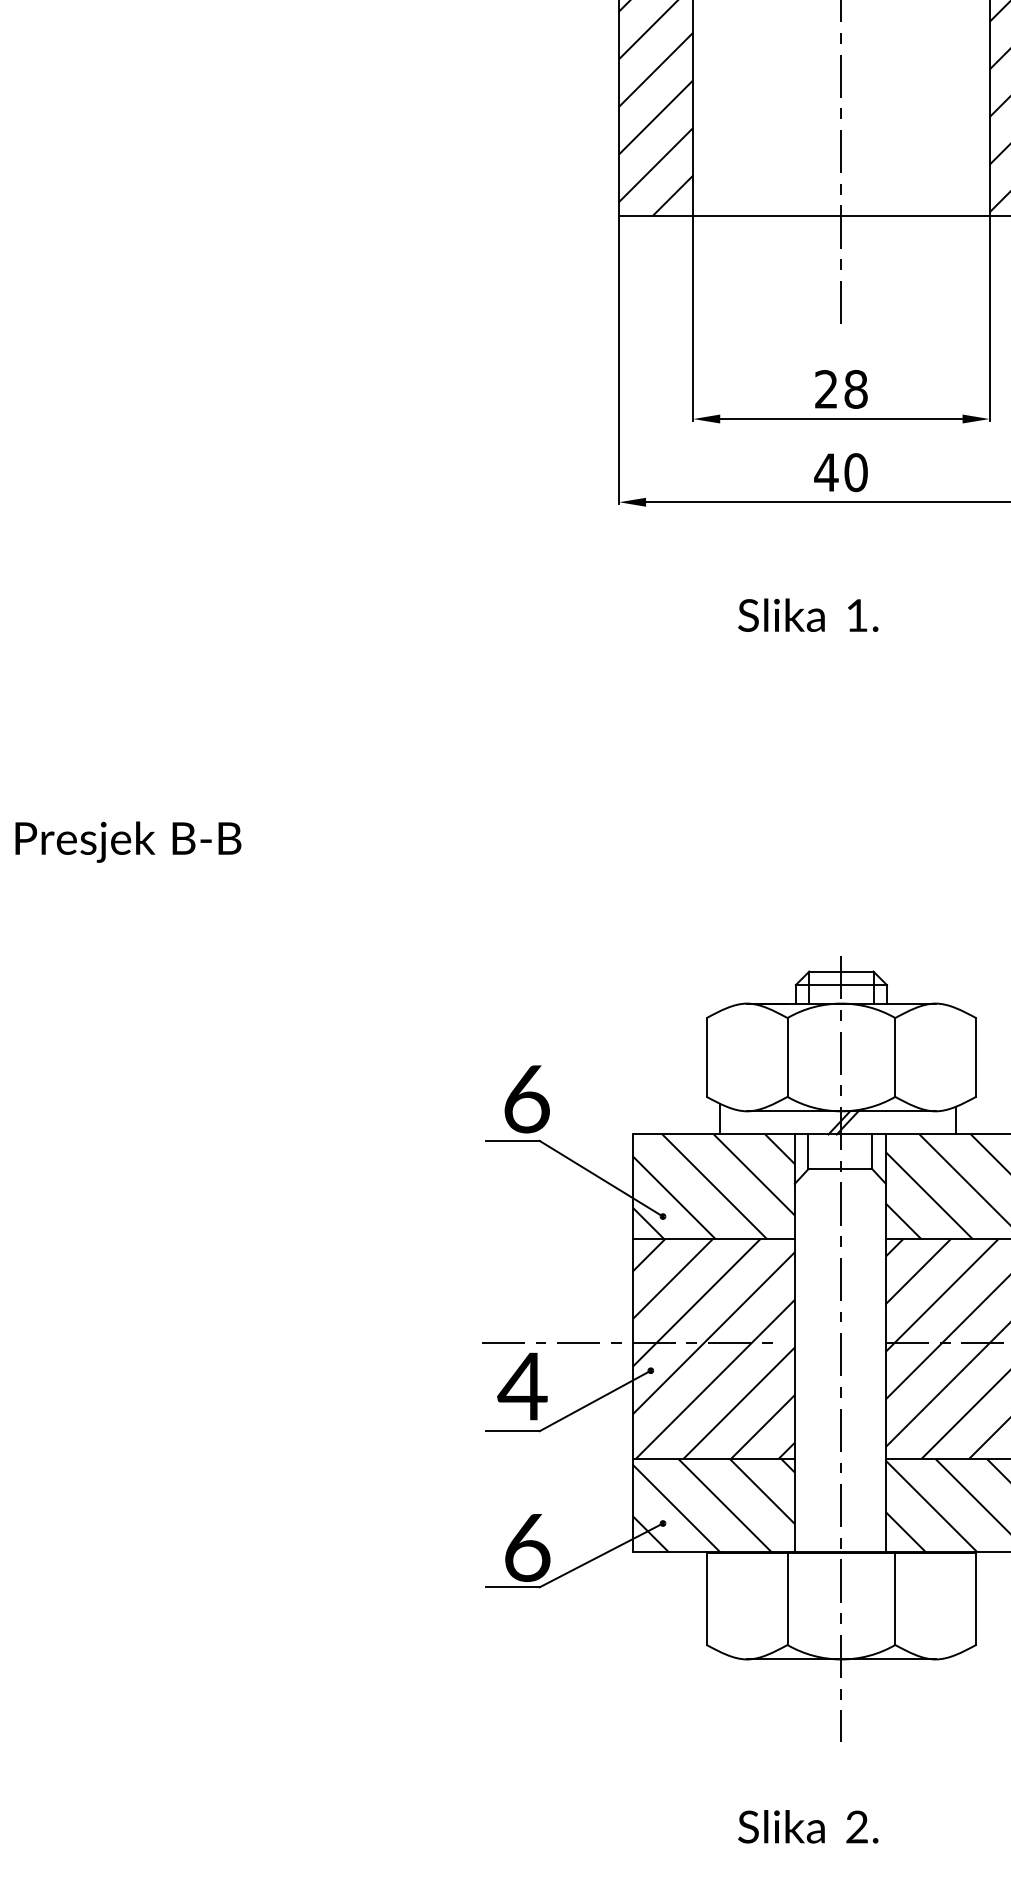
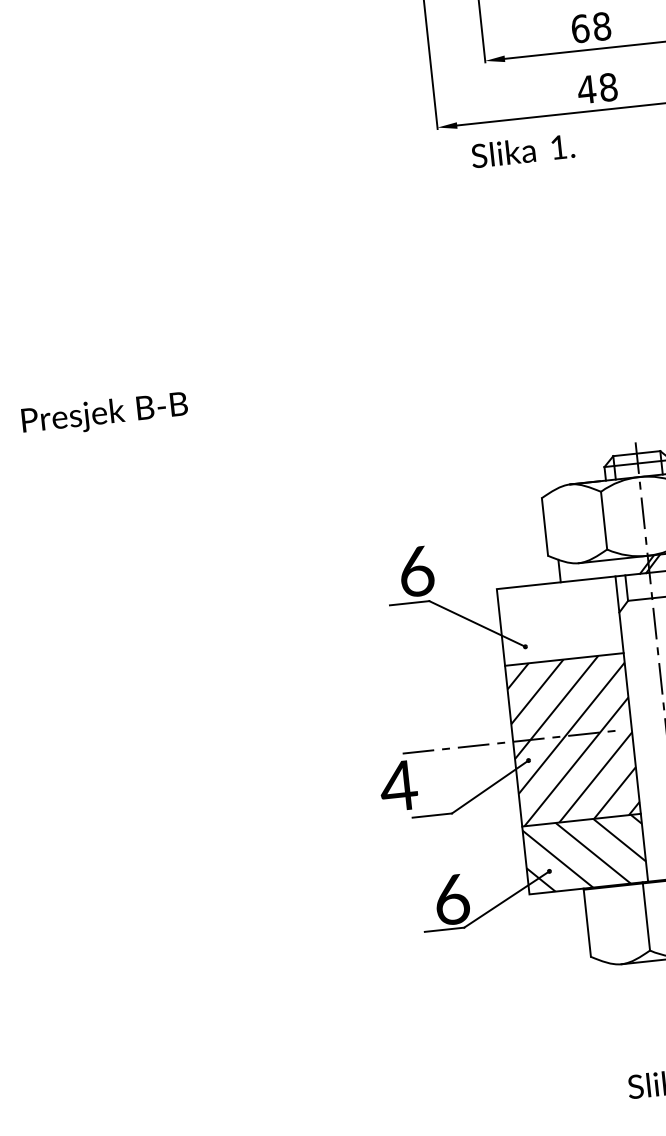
text: (826, 389) -> (580, 28), 28 -> 68
text: (855, 472) -> (608, 87), 40 -> 48
text: (808, 614) -> (523, 150), moved
hatch: (713, 1186) -> (560, 620), removed
text: (522, 1386) -> (398, 786), moved

